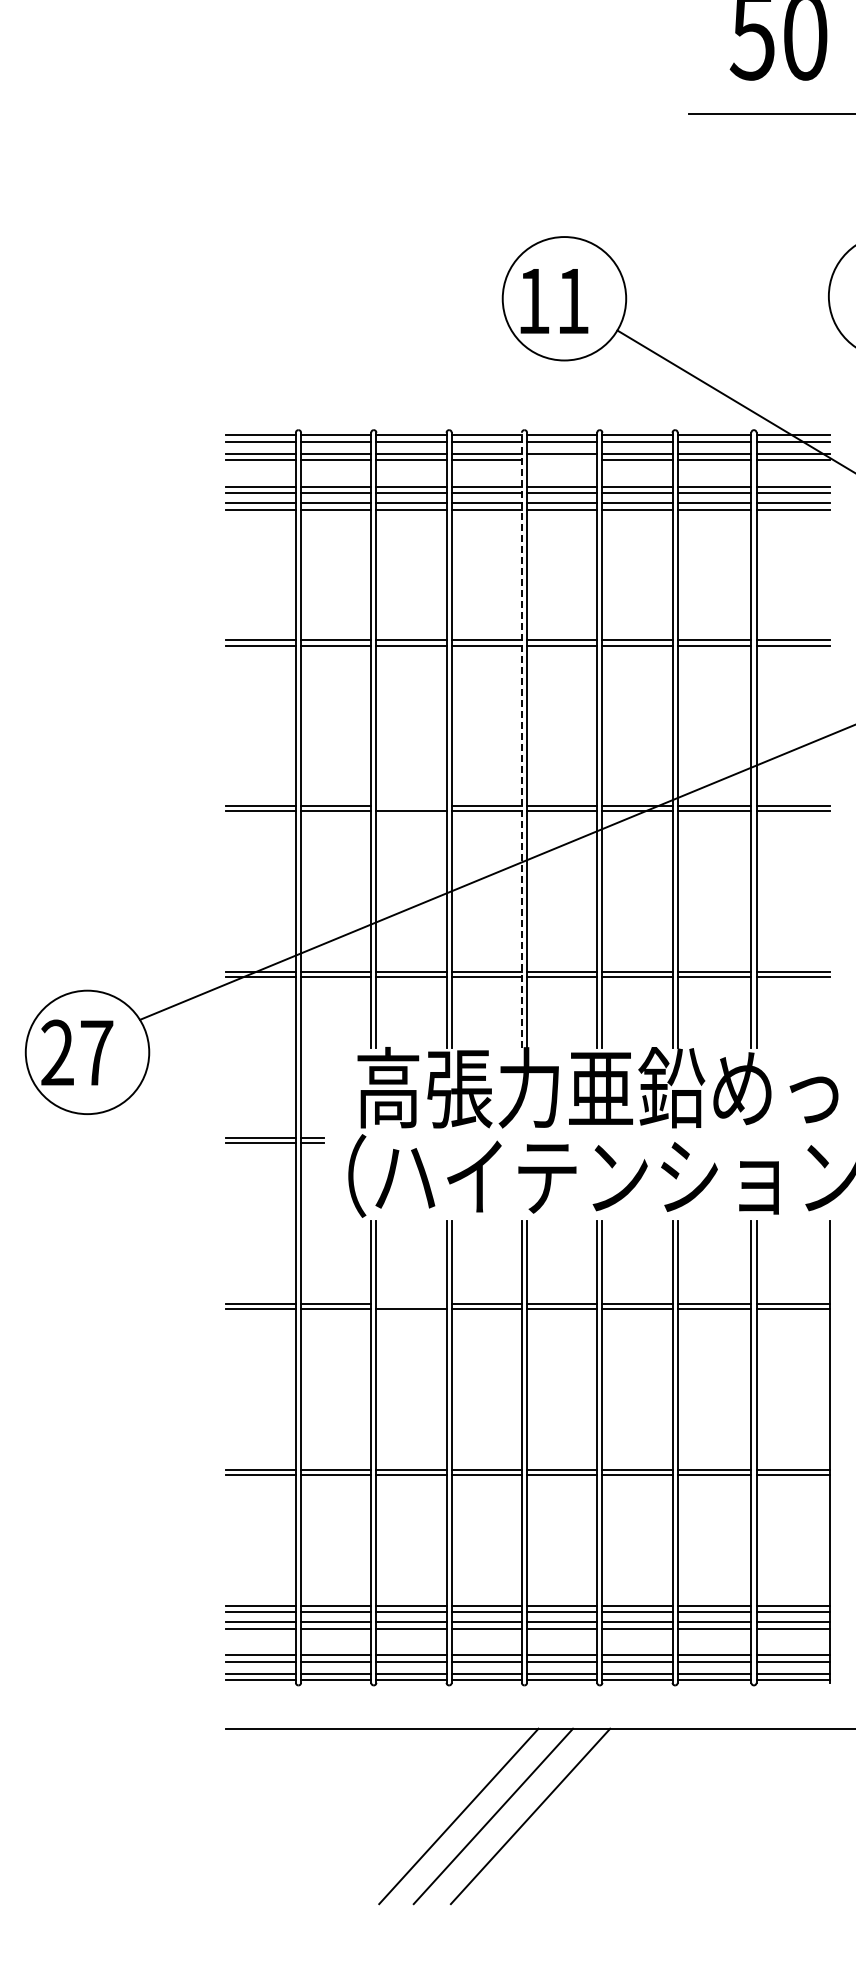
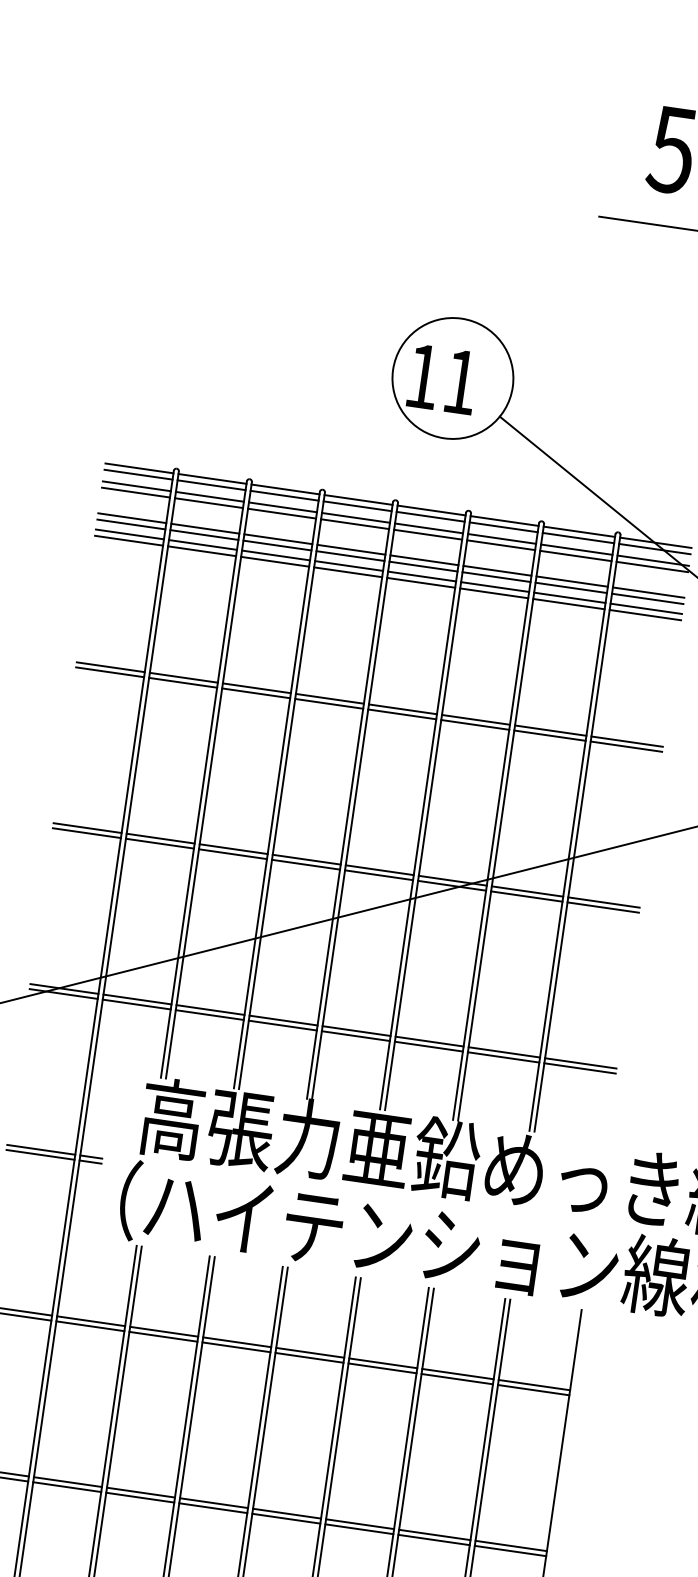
line: (562, 460) -> (428, 535), added
line: (521, 740) -> (349, 800), dashed -> solid
line: (411, 806) -> (233, 849), added
line: (411, 1304) -> (164, 1332), added

